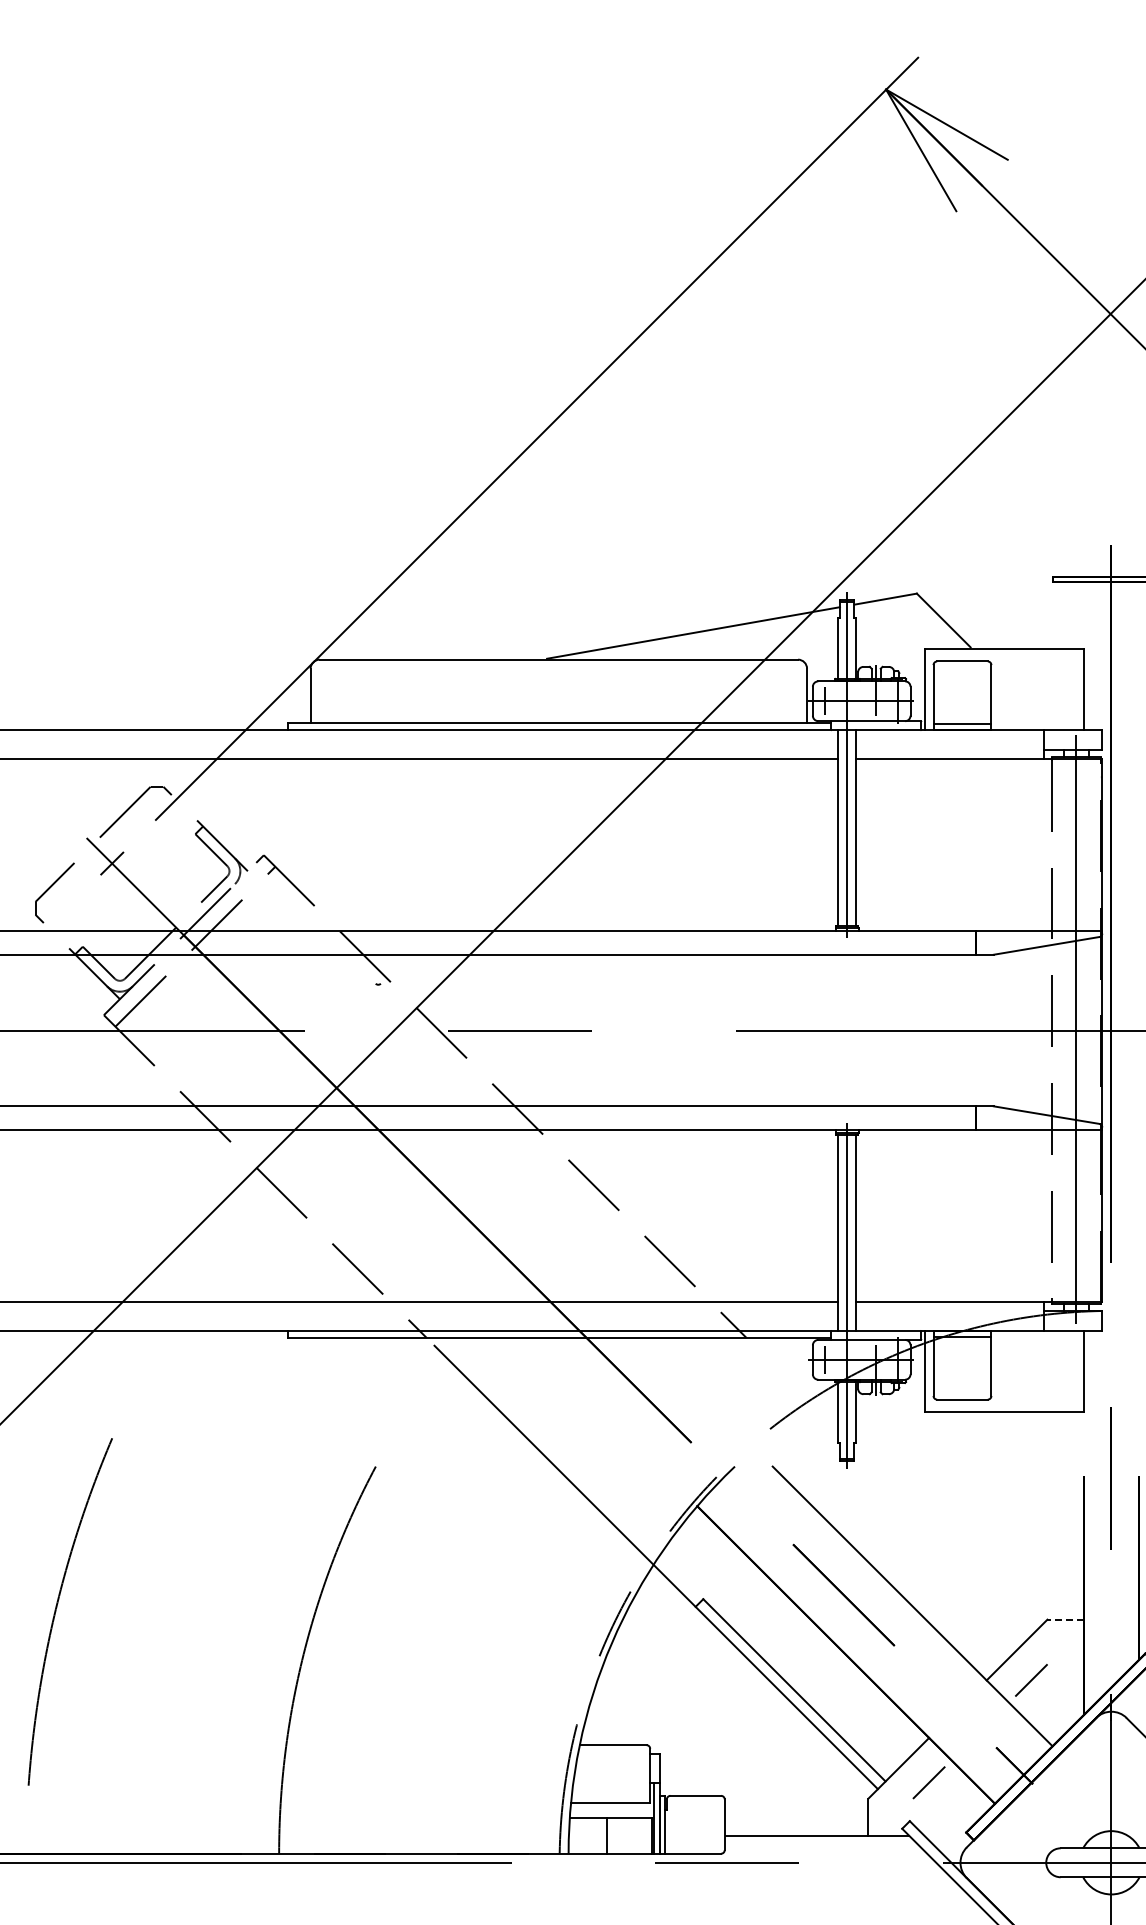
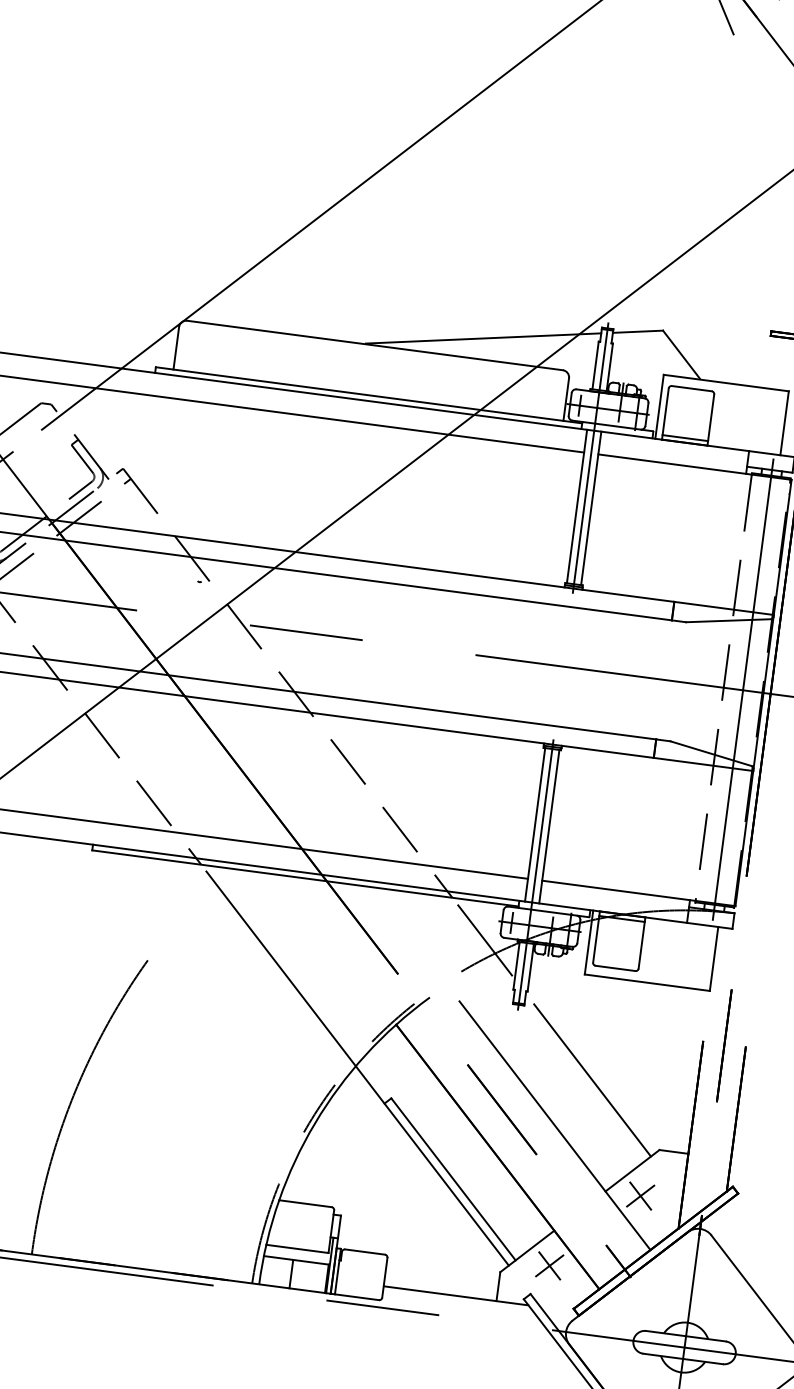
line: (794, 1385) -> (485, 939), added
line: (951, 1543) -> (592, 1080), added
line: (1065, 1619) -> (673, 1151), dashed -> solid
line: (1031, 1680) -> (640, 1196), added
line: (928, 1782) -> (549, 1265), added

